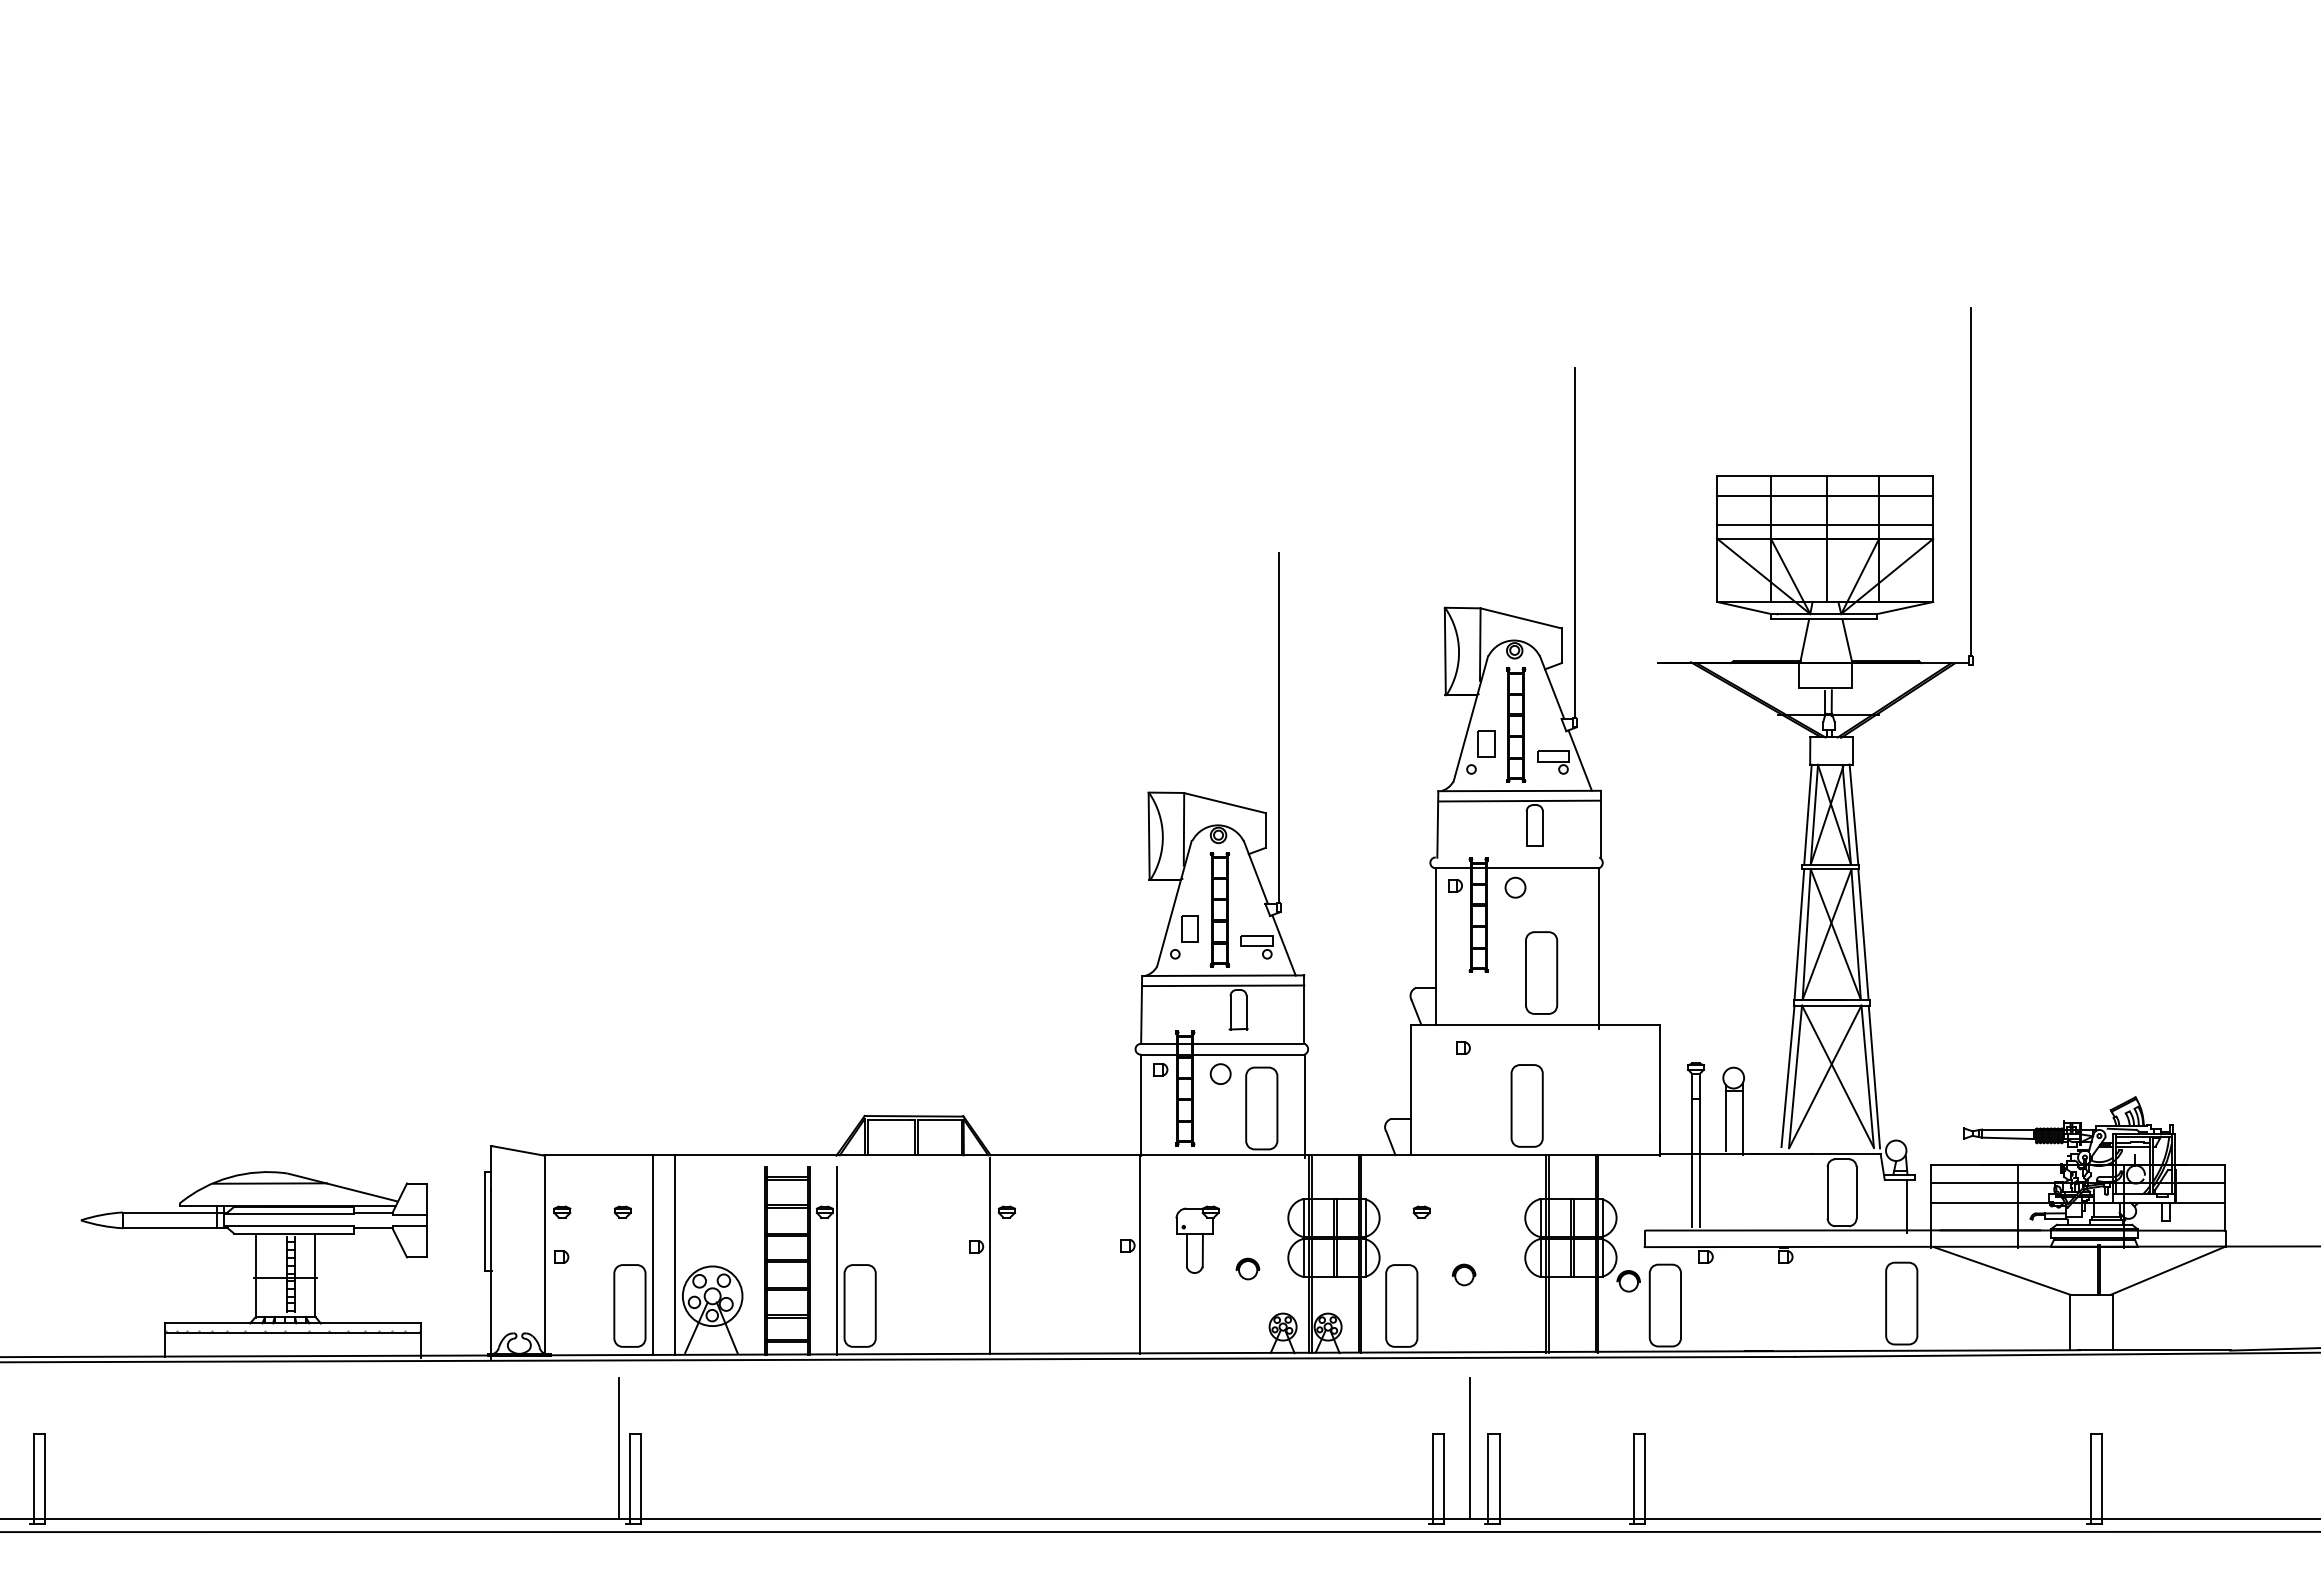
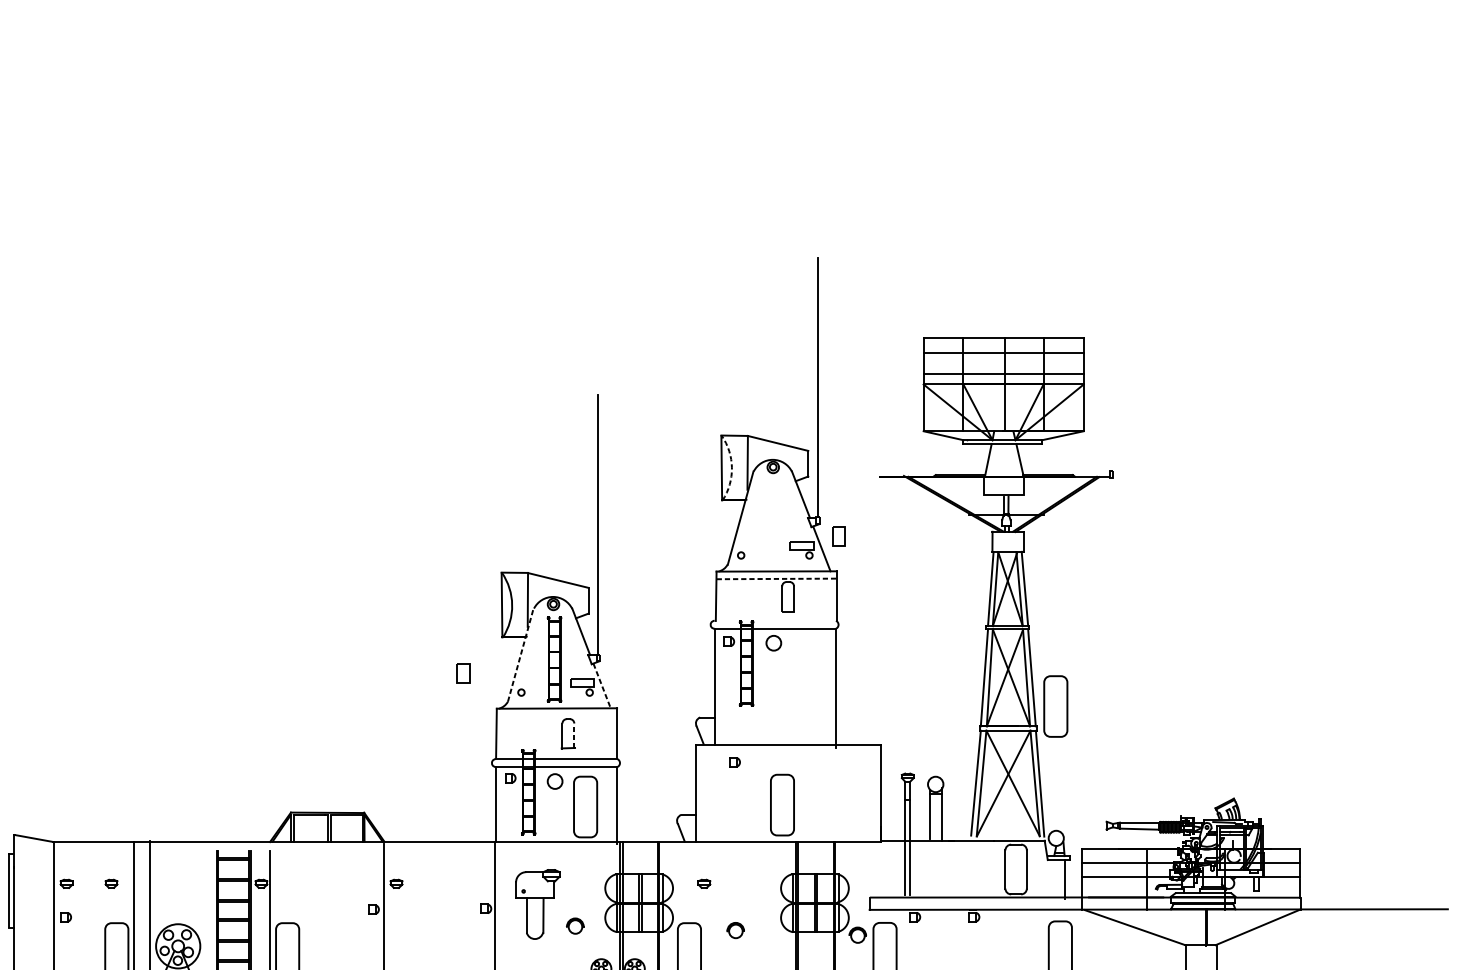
line: (1971, 481) -> (1112, 341), removed
arc: (1459, 651) -> (732, 467), solid -> dashed
part: (1516, 724) -> (774, 522), removed
part: (1486, 743) -> (839, 536), moved
line: (1520, 801) -> (777, 579), solid -> dashed
line: (1174, 903) -> (520, 654), solid -> dashed
part: (1189, 928) -> (462, 673), moved
line: (1284, 945) -> (602, 686), solid -> dashed
part: (1541, 972) -> (1055, 706), moved
line: (1223, 985) -> (557, 715), removed
line: (1246, 1012) -> (574, 735), solid -> dashed
part: (1197, 1239) -> (537, 904), size x1.4

